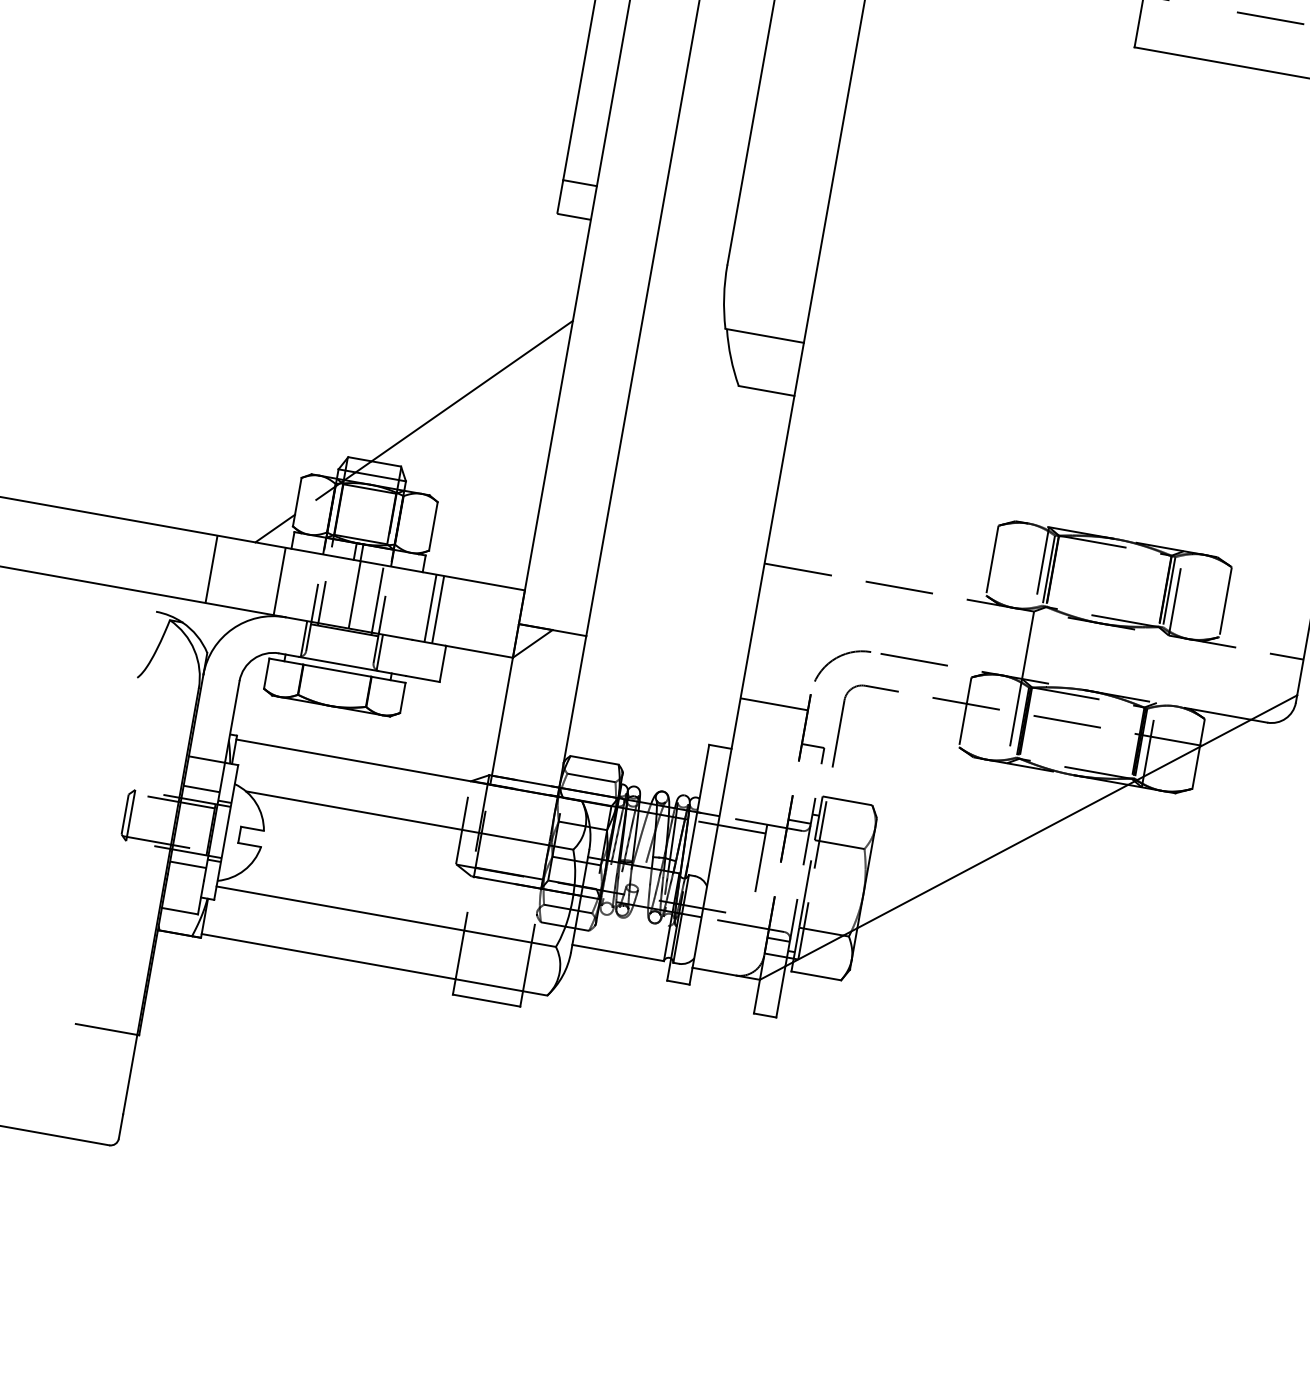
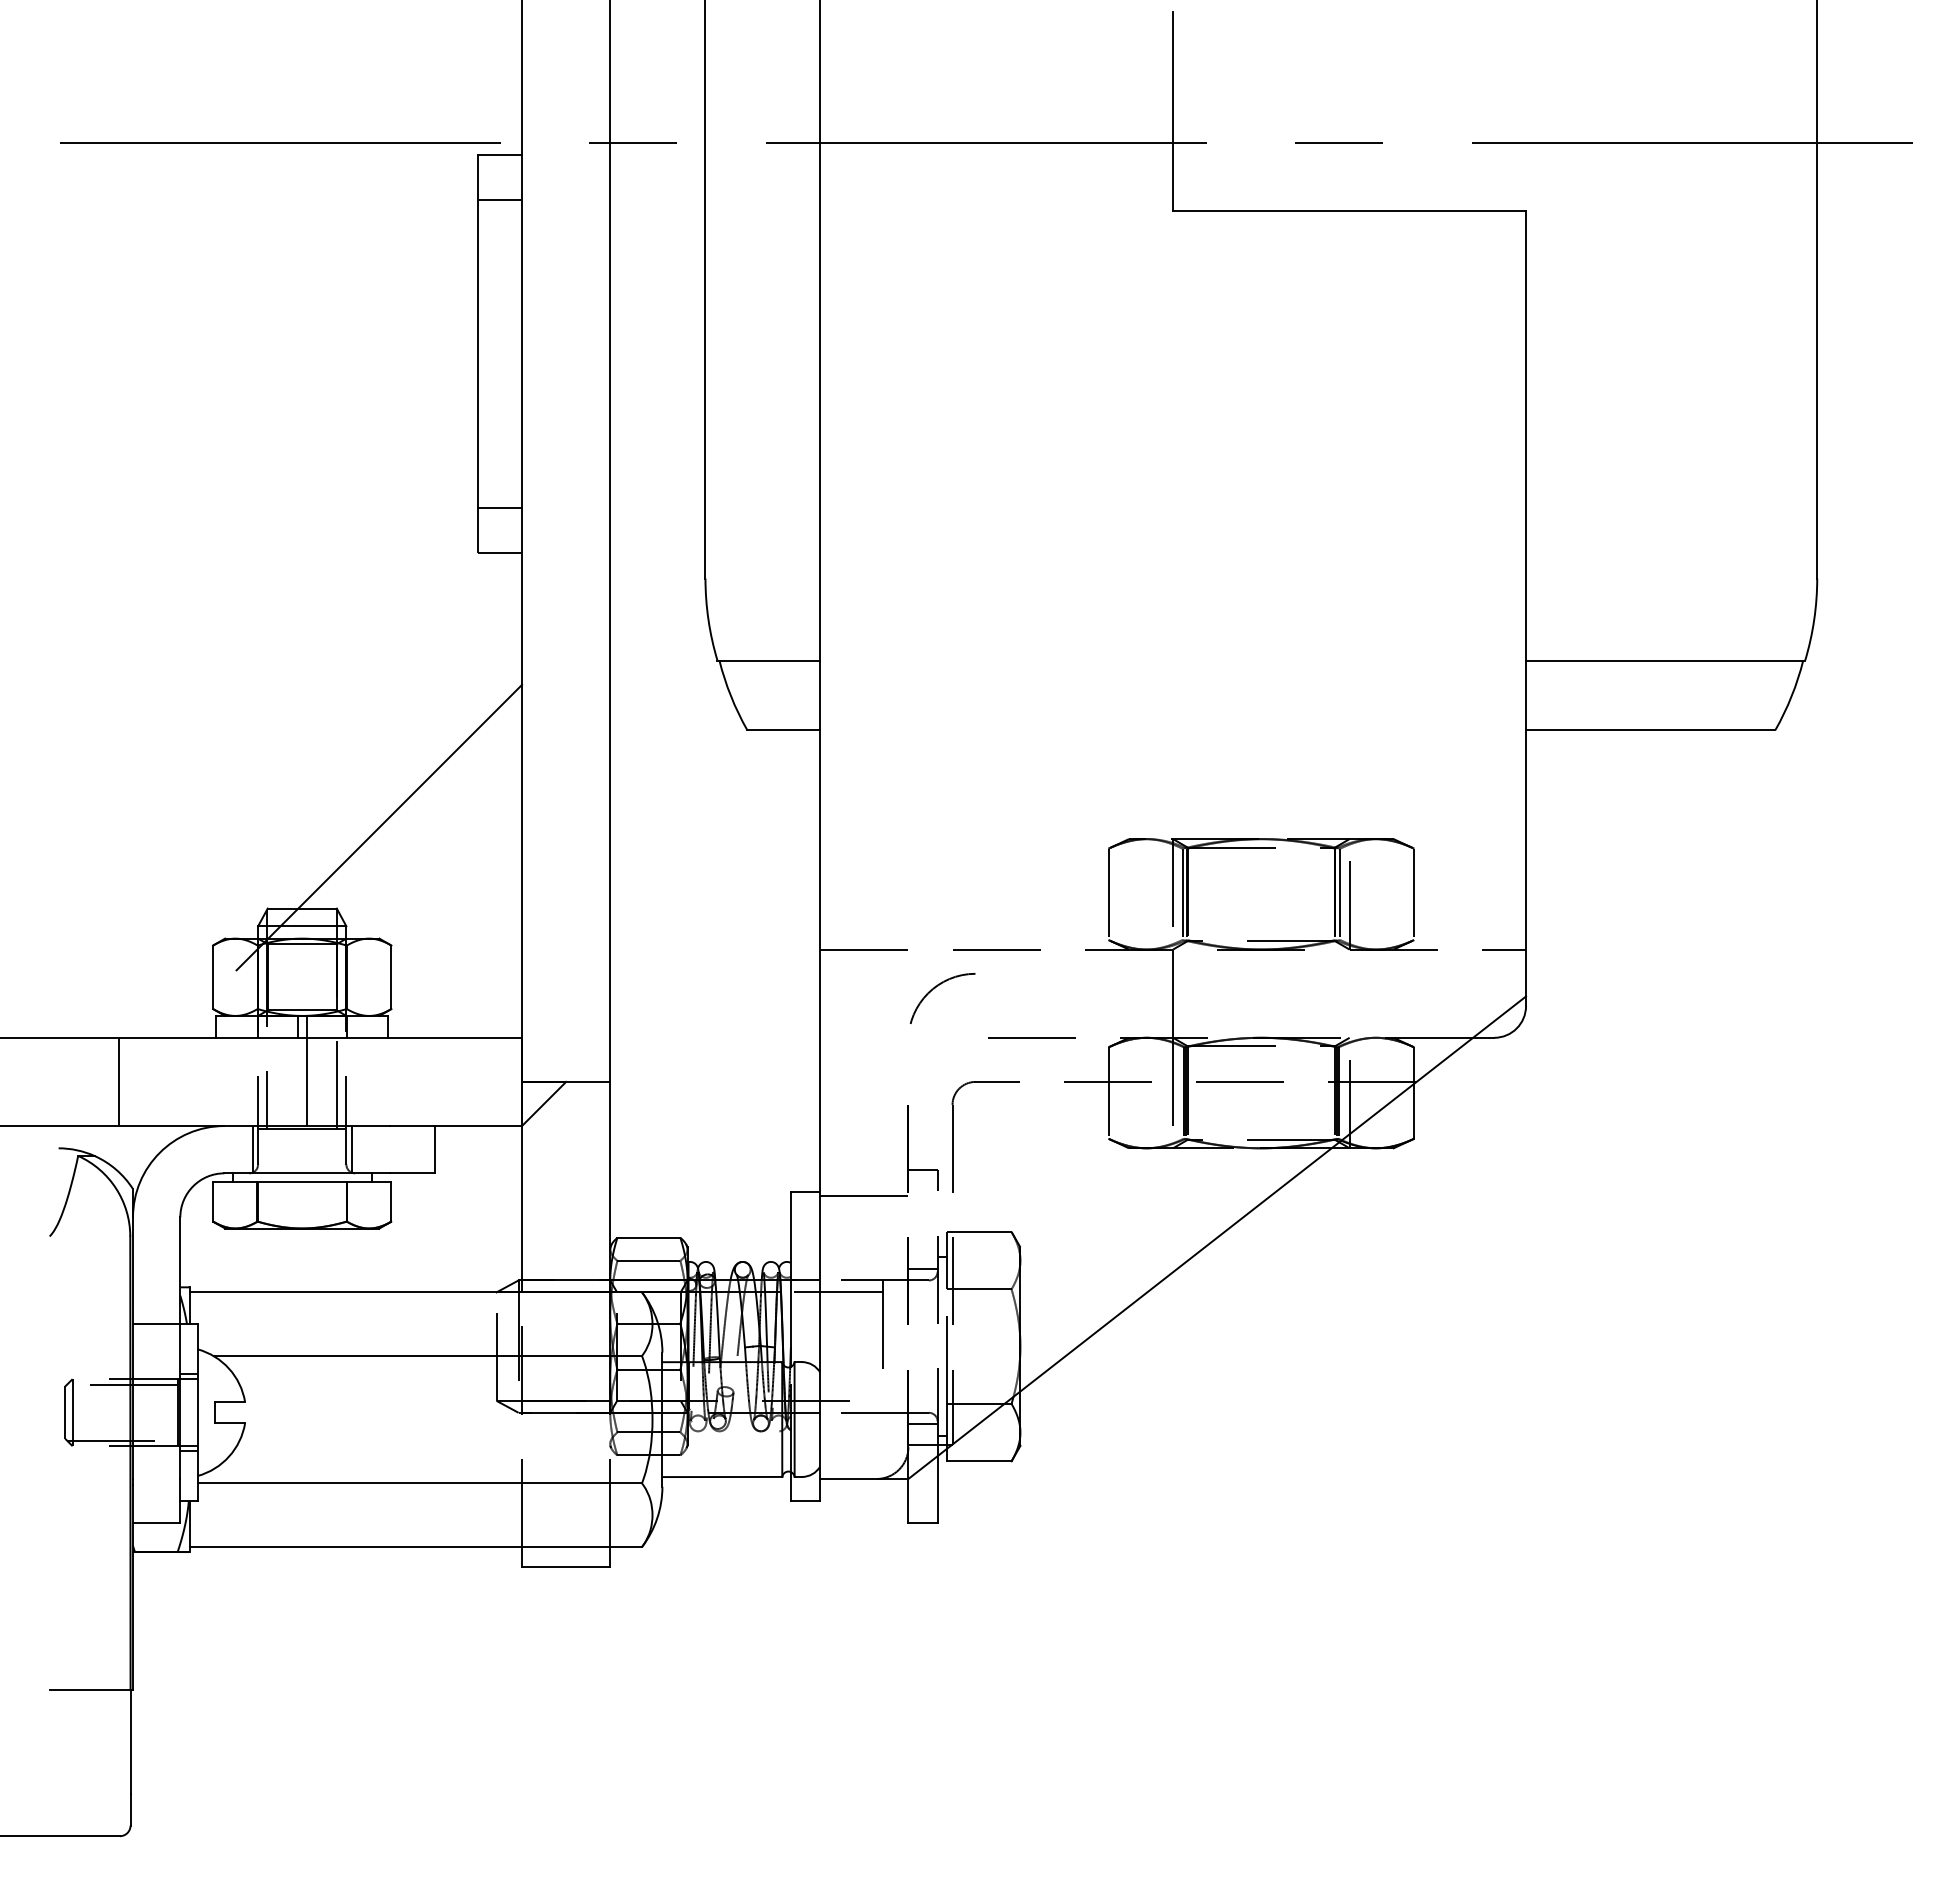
line: (275, 528) -> (191, 1015), removed
line: (279, 581) -> (208, 1081), removed
line: (430, 608) -> (406, 1081), removed
line: (438, 609) -> (416, 1081), removed
arc: (837, 658) -> (934, 989), moved
line: (774, 704) -> (864, 1196), moved
line: (201, 789) -> (156, 1363), removed
line: (188, 864) -> (156, 1462), removed

